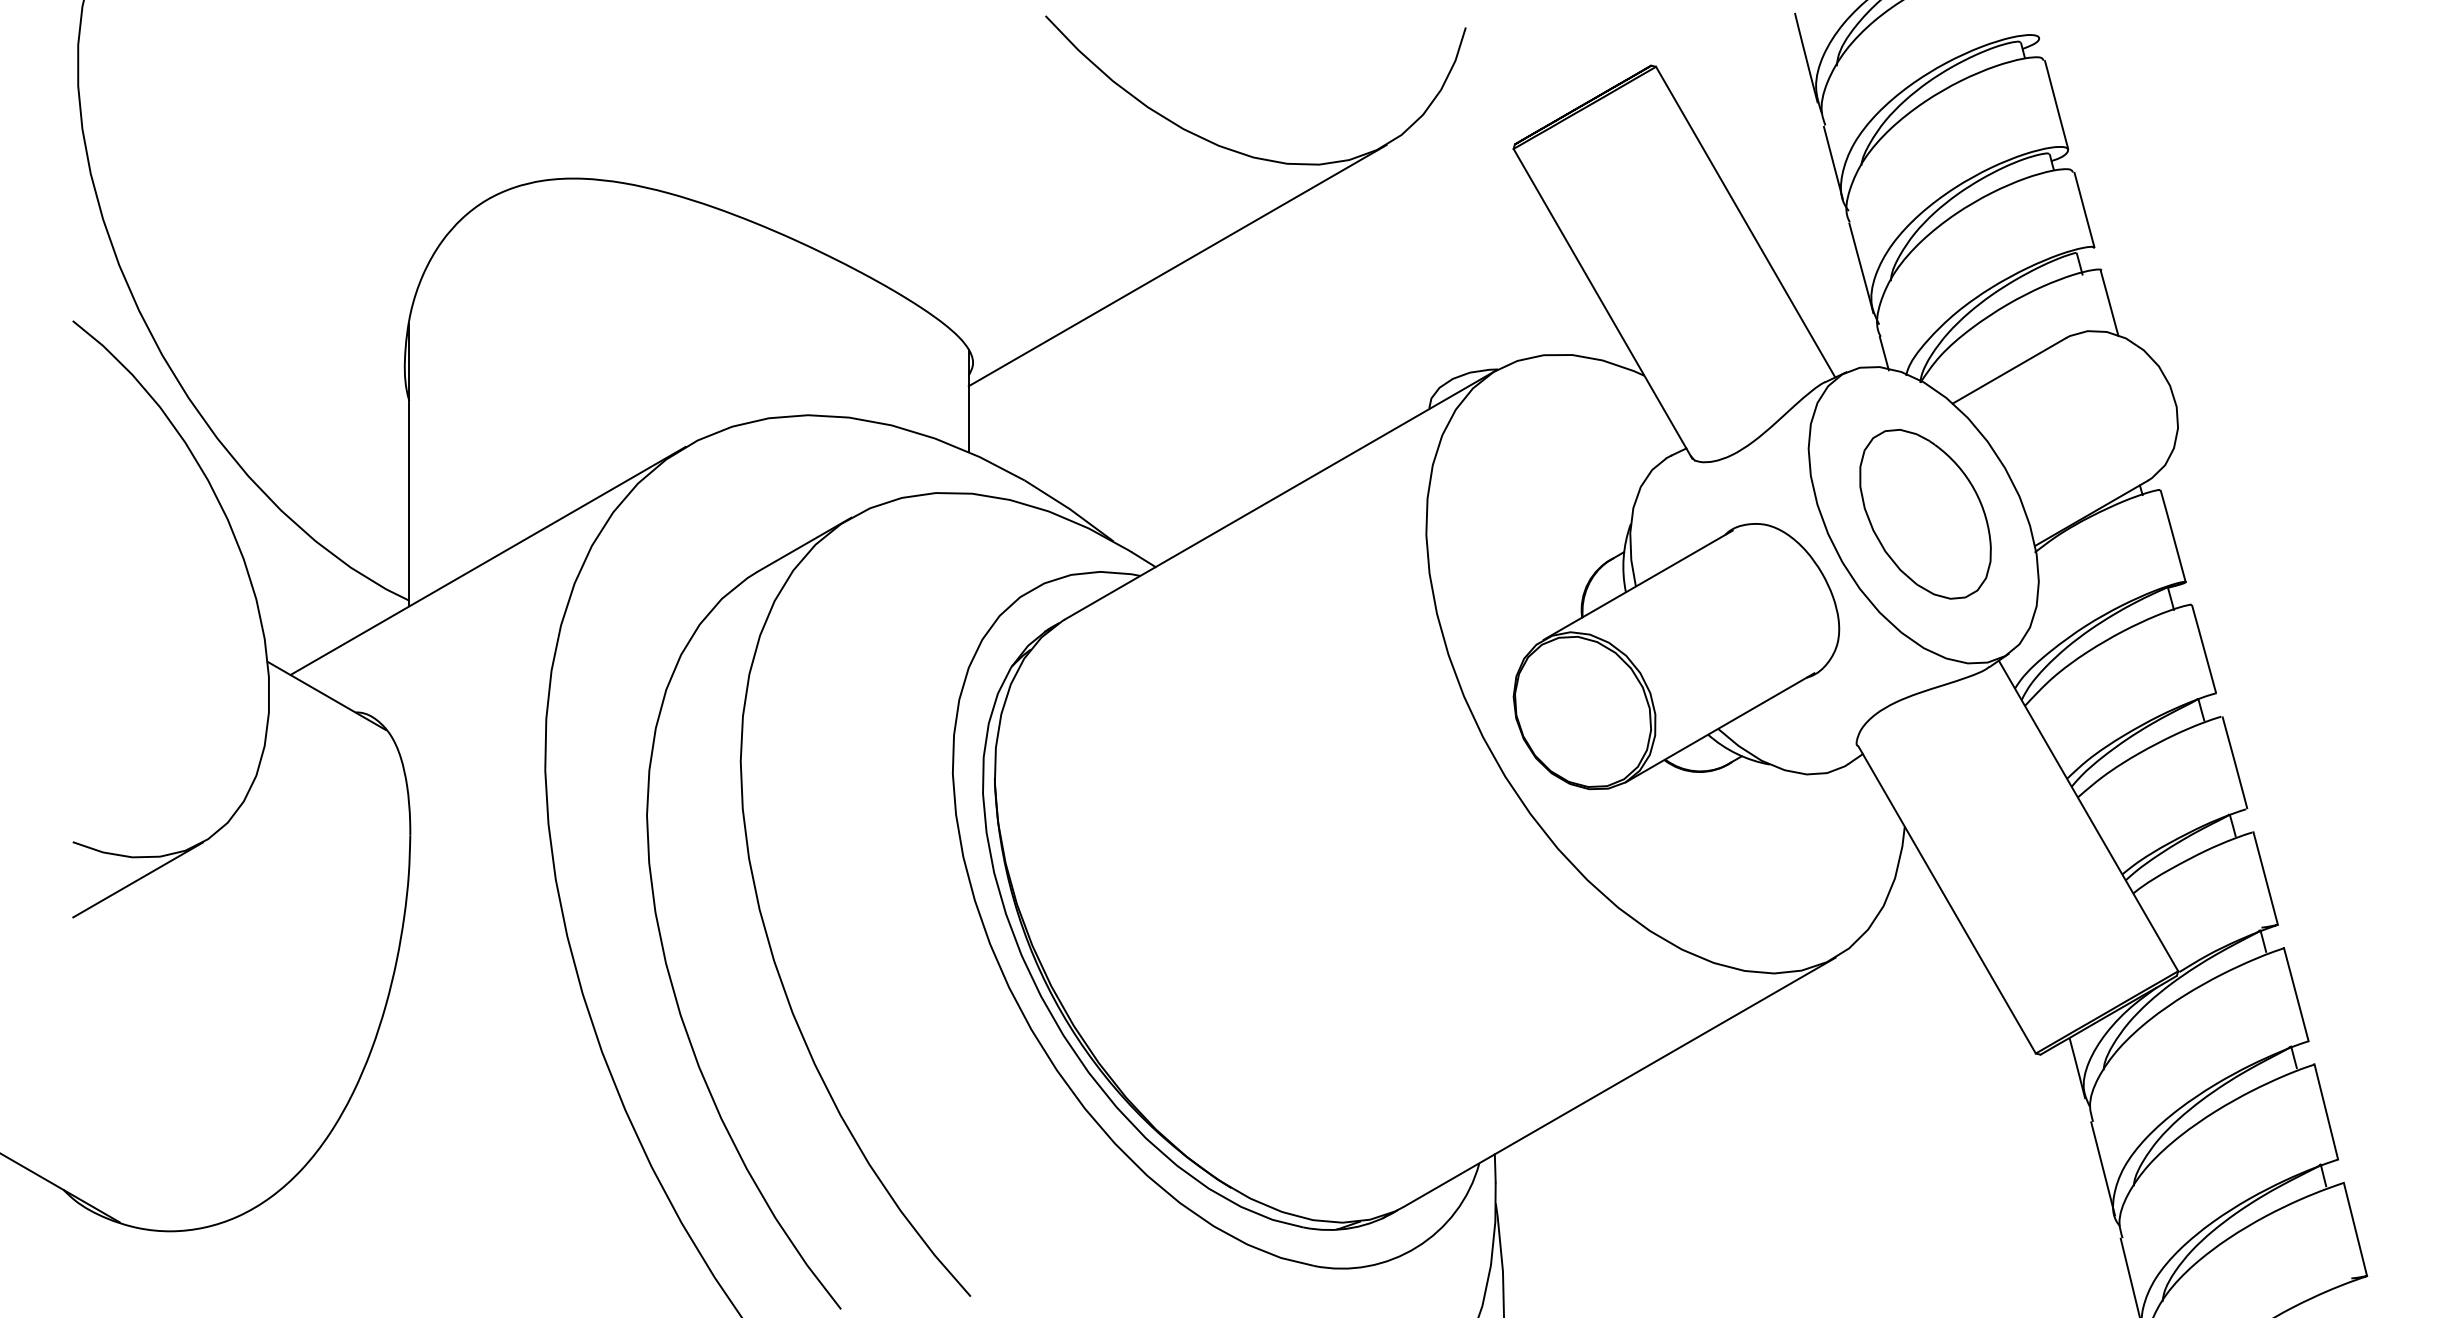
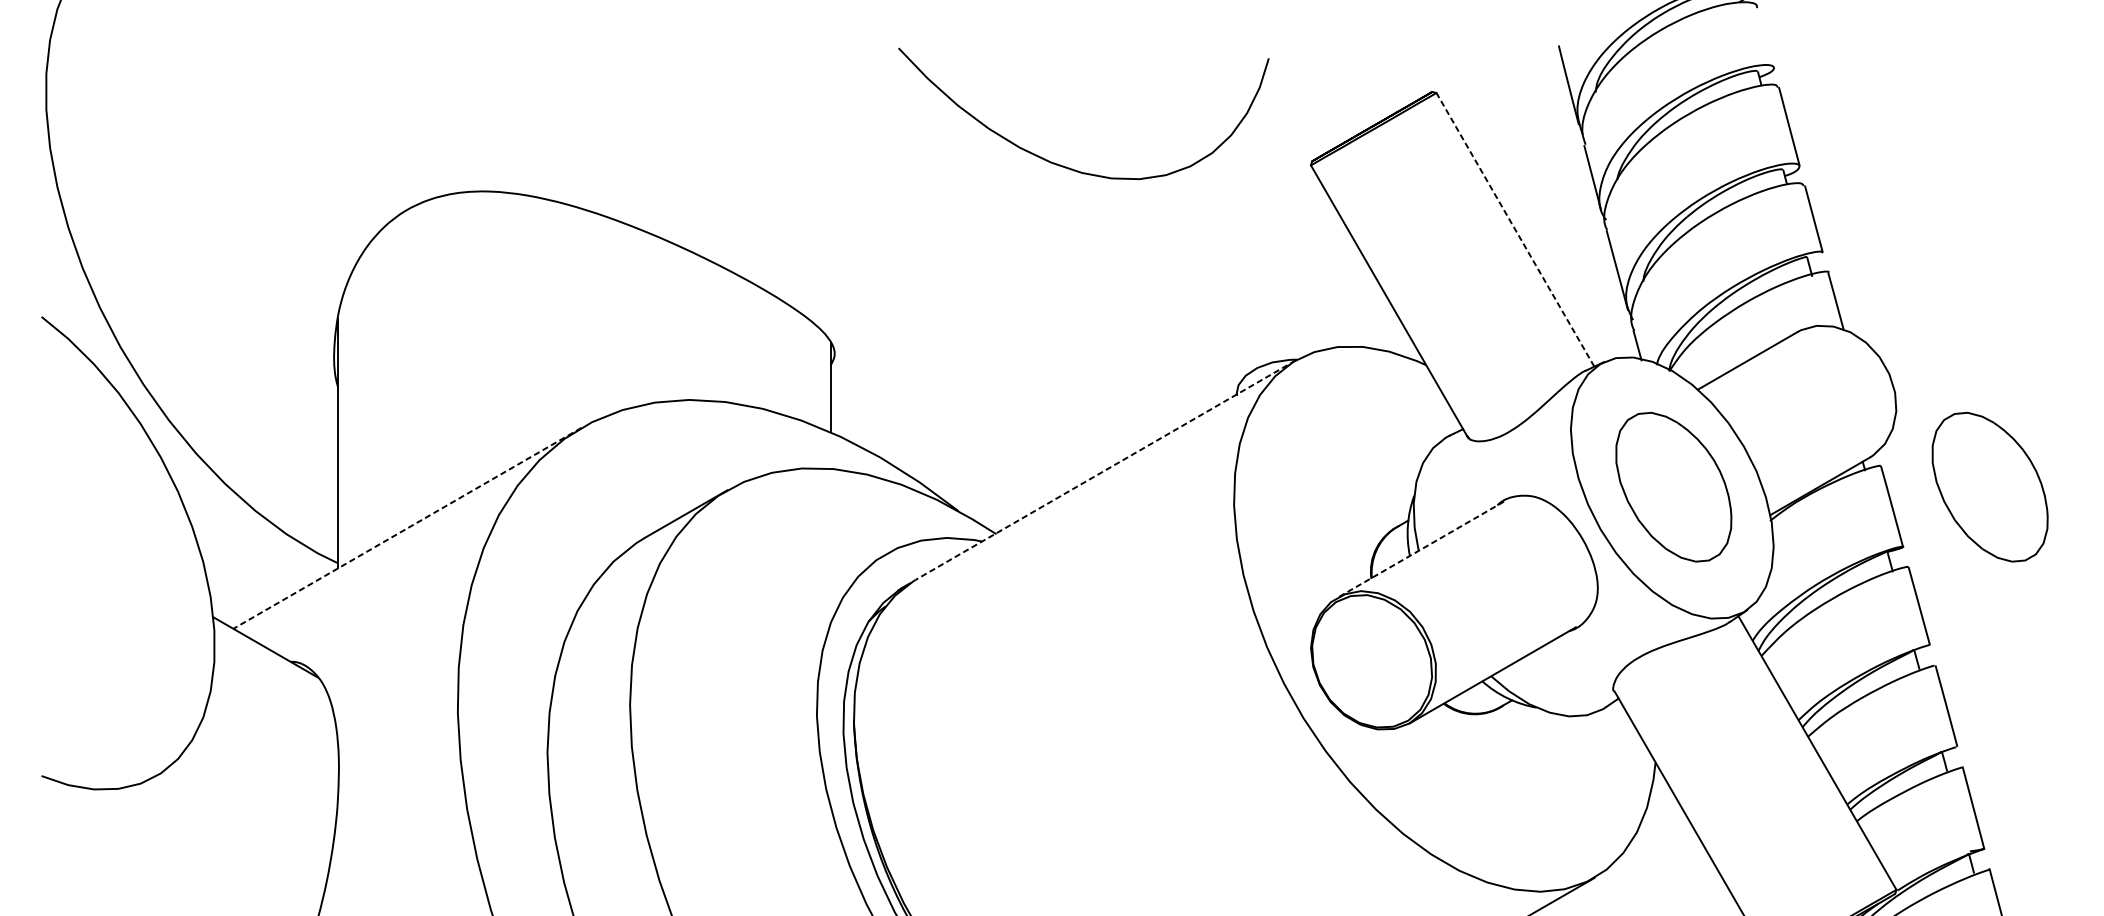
line: (1745, 221) -> (1515, 229), solid -> dashed
line: (1177, 265) -> (1014, 268), removed
line: (1280, 495) -> (1105, 470), solid -> dashed
part: (2284, 514) -> (1990, 487), added
line: (487, 561) -> (406, 528), solid -> dashed
line: (1637, 585) -> (1420, 549), solid -> dashed
line: (137, 879) -> (98, 808), removed

